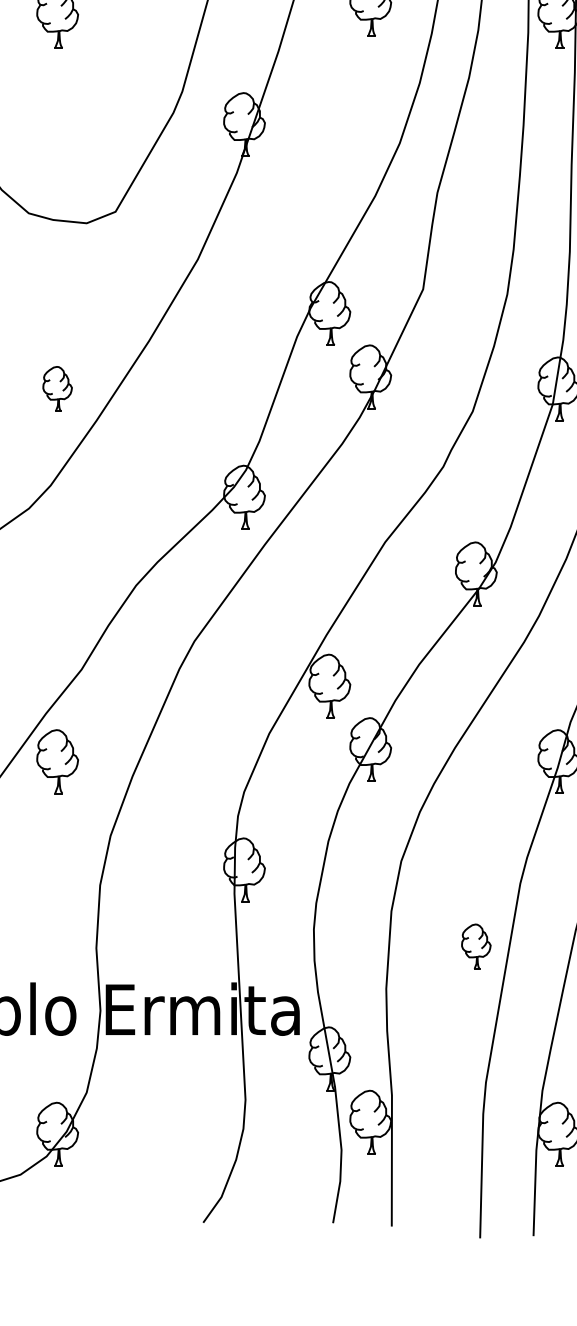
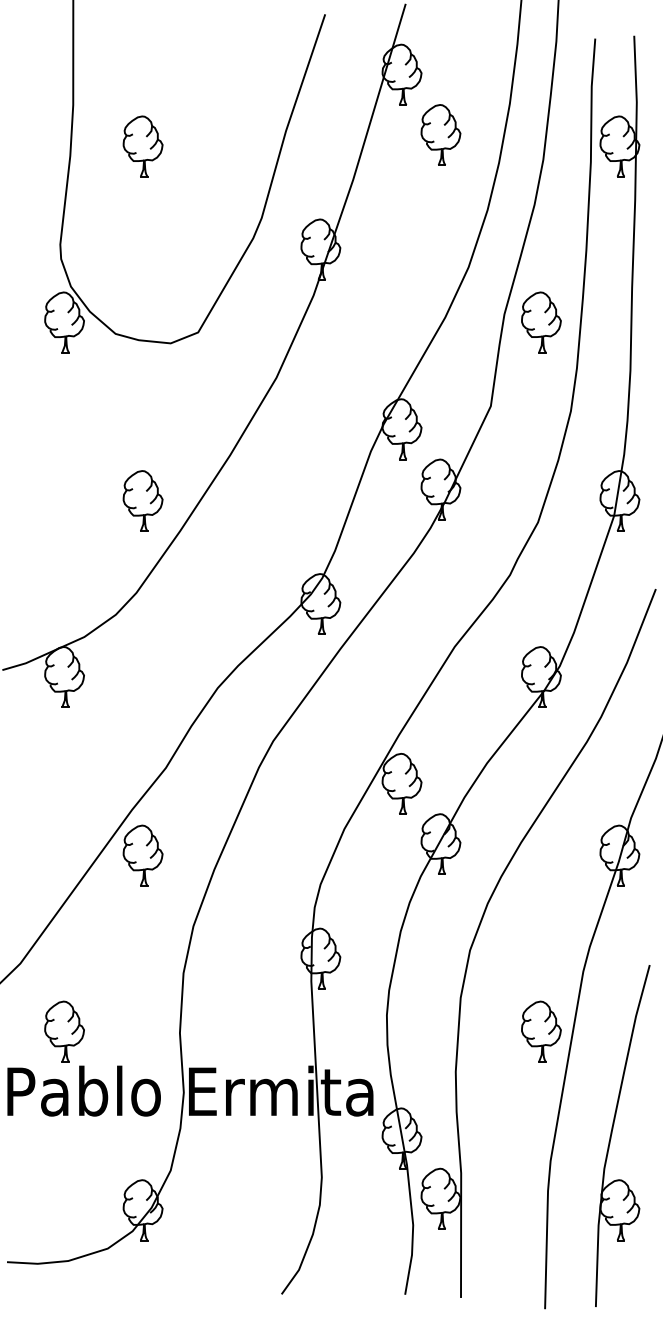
part: (476, 201) -> (541, 322), added
part: (57, 388) -> (142, 500), size x1.43
part: (476, 946) -> (541, 1031), size x1.43

